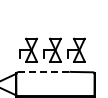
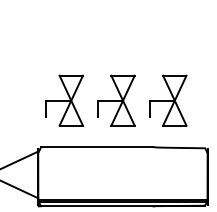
line: (43, 71) -> (97, 146), dashed -> solid

